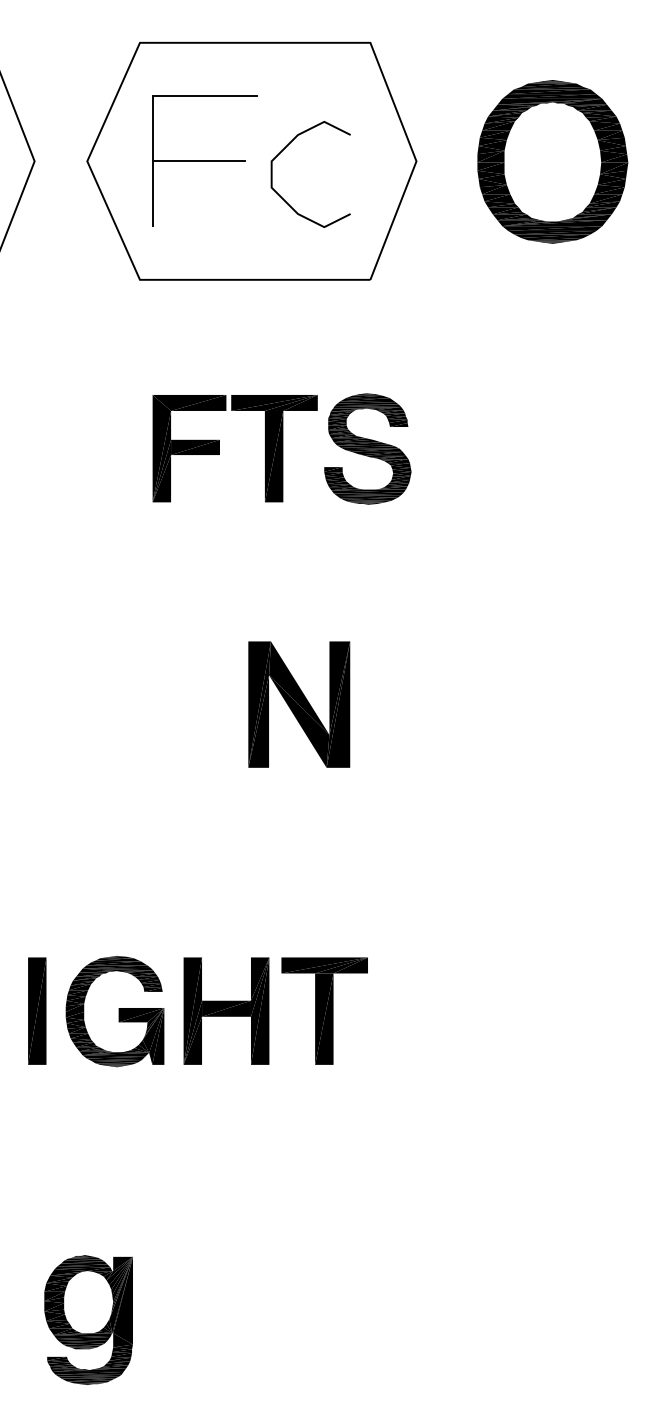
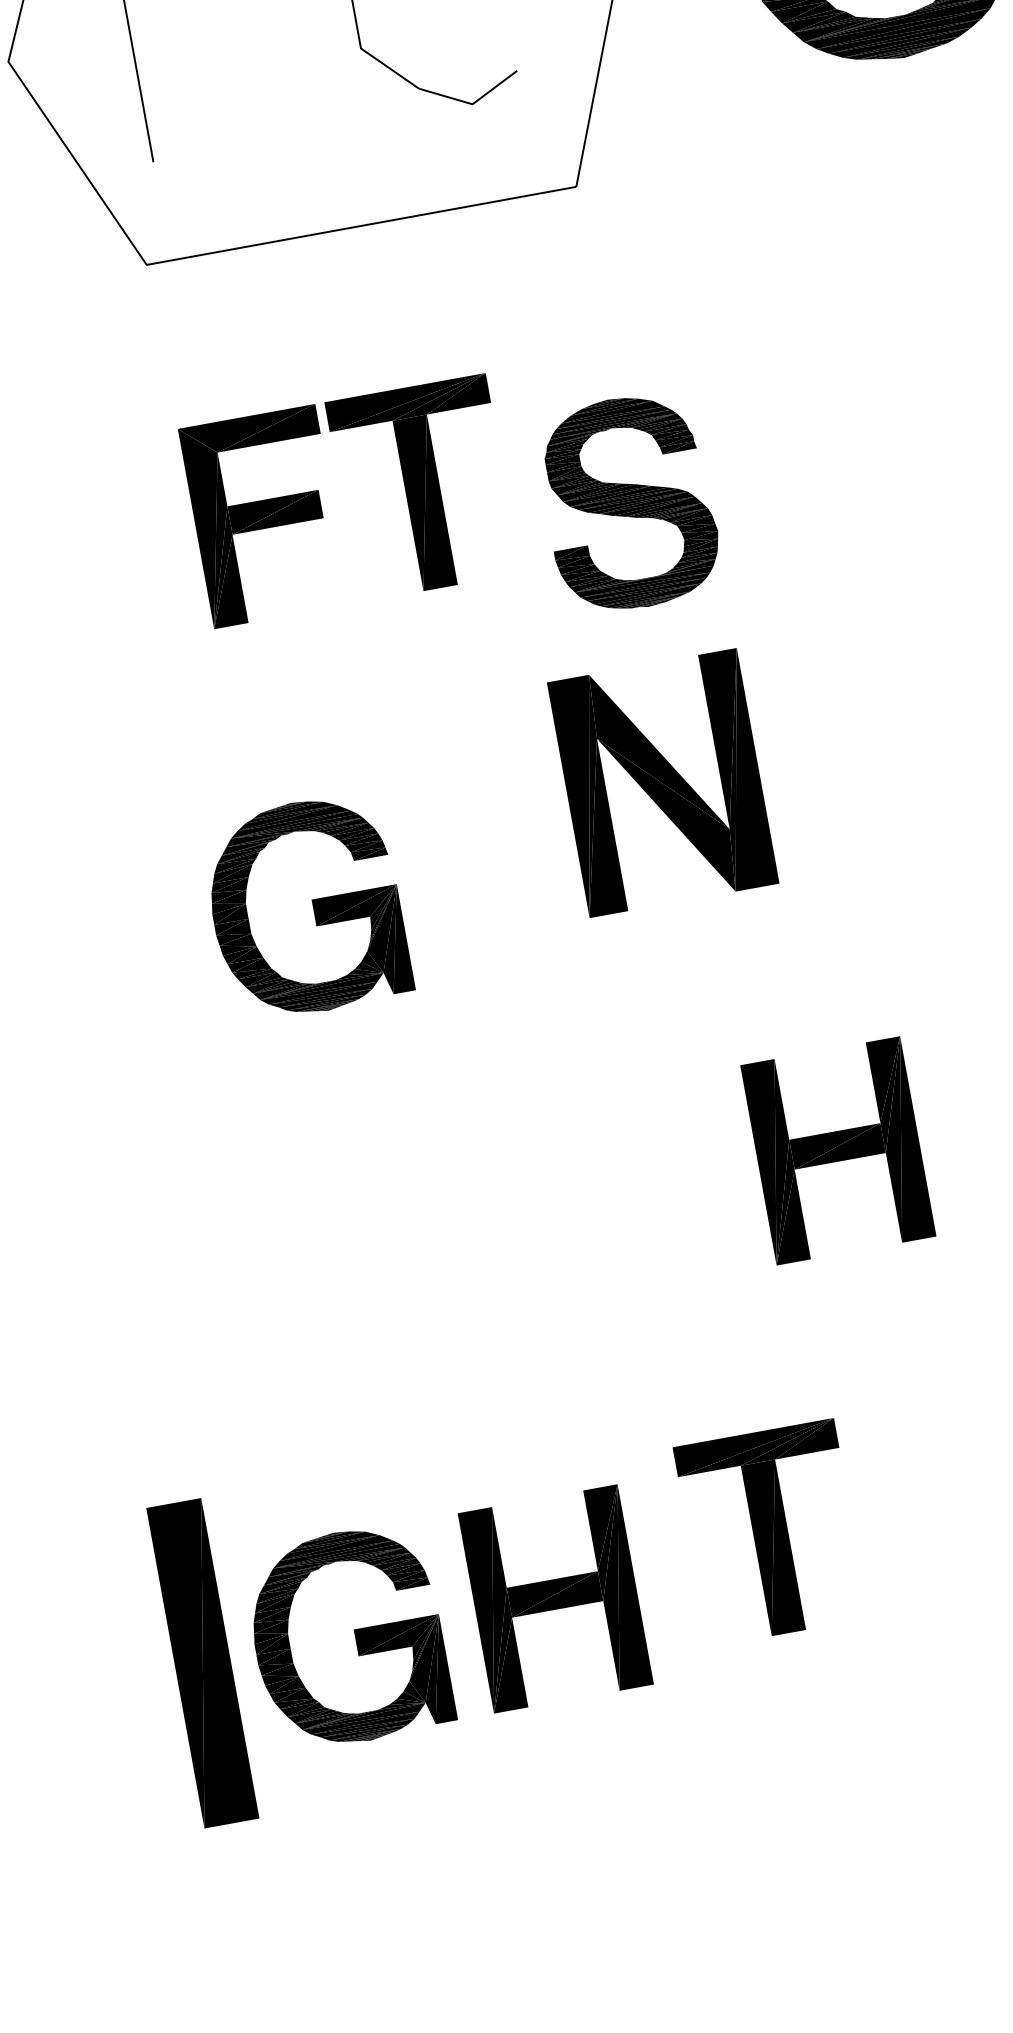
line: (199, 161) -> (217, 24), removed
part: (219, 448) -> (320, 506), moved
part: (161, 628) -> (304, 907), added
part: (299, 704) -> (663, 782), moved
part: (415, 804) -> (838, 1149), added
part: (37, 1010) -> (203, 1661), size x1.6
part: (324, 1010) -> (770, 1531), moved

